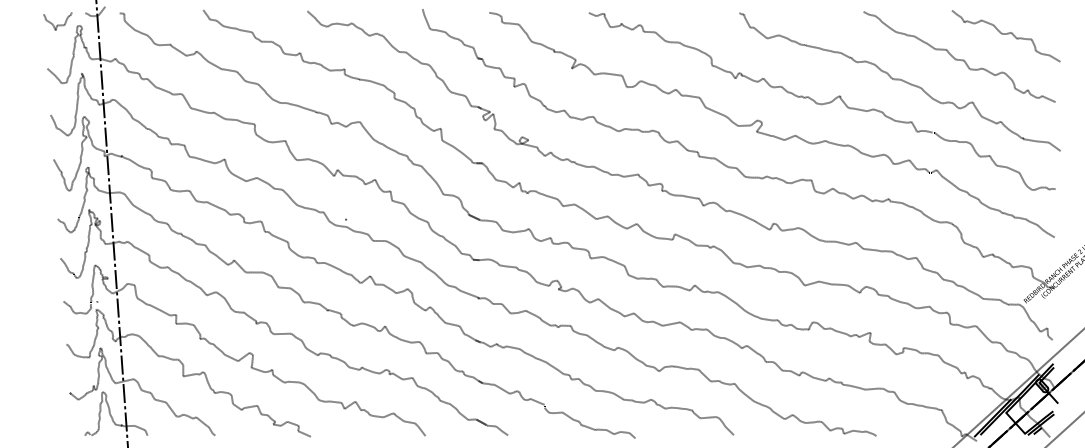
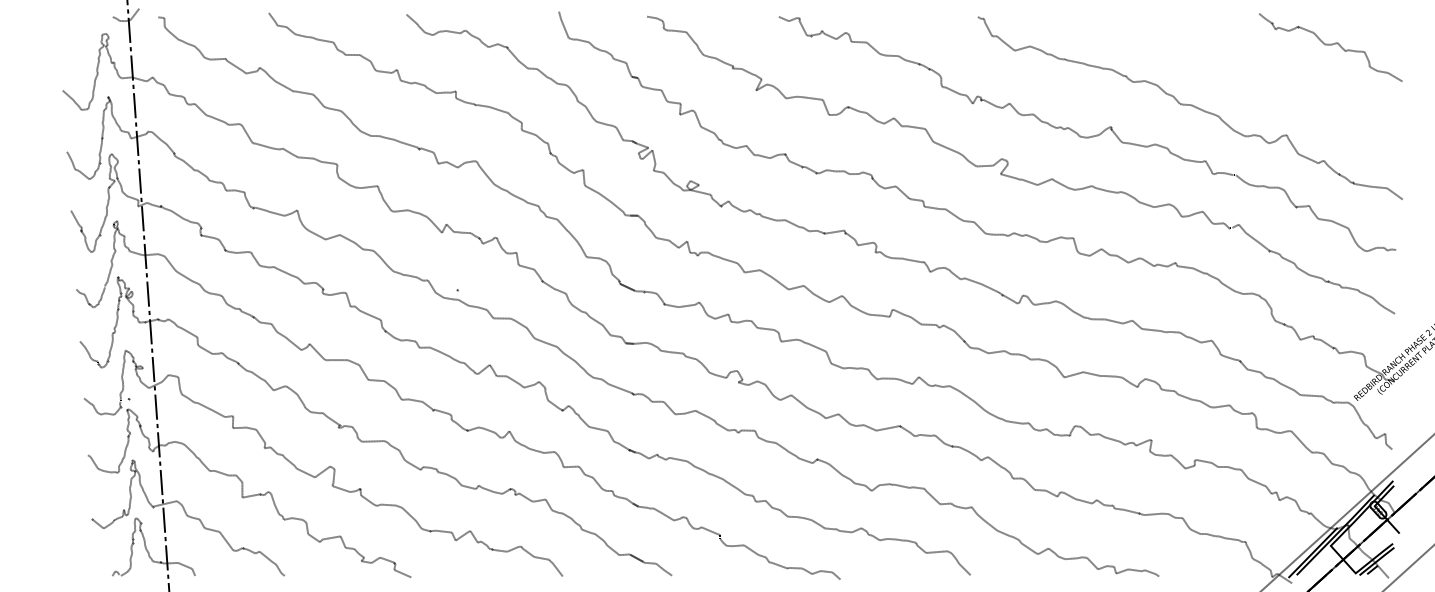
curve: (57, 24) -> (76, 32), removed
curve: (959, 59) -> (1269, 78), removed

